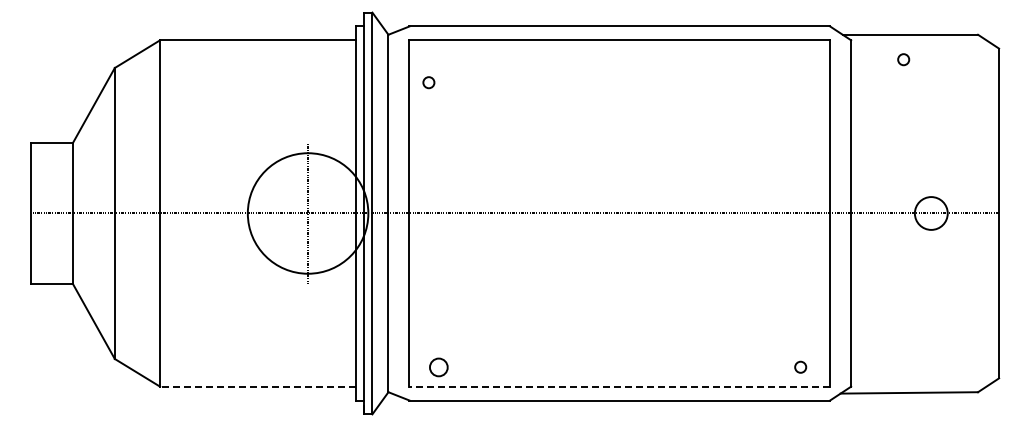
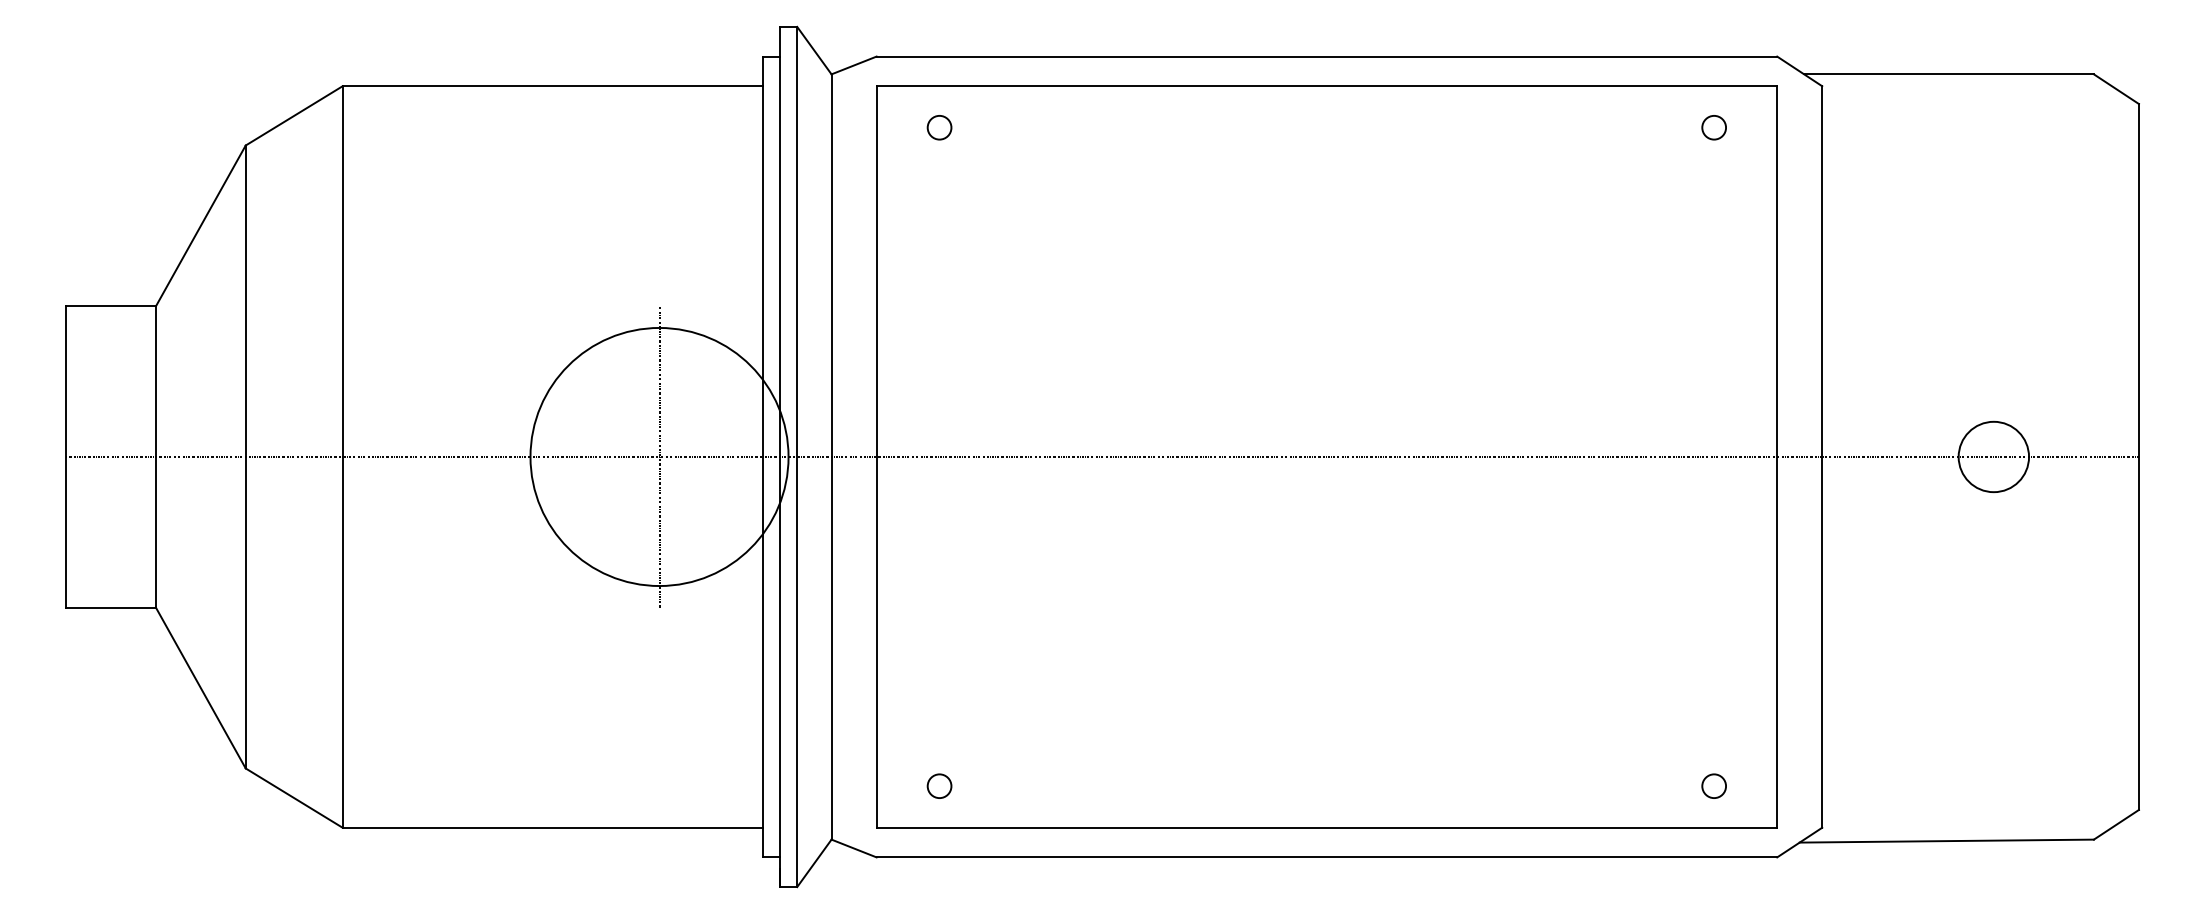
circle: (903, 59) -> (1713, 127), moved
circle: (428, 82) -> (938, 127), moved
circle: (438, 366) -> (938, 784), size x0.62
line: (257, 386) -> (551, 827), dashed -> solid
line: (619, 386) -> (1326, 827), dashed -> solid

